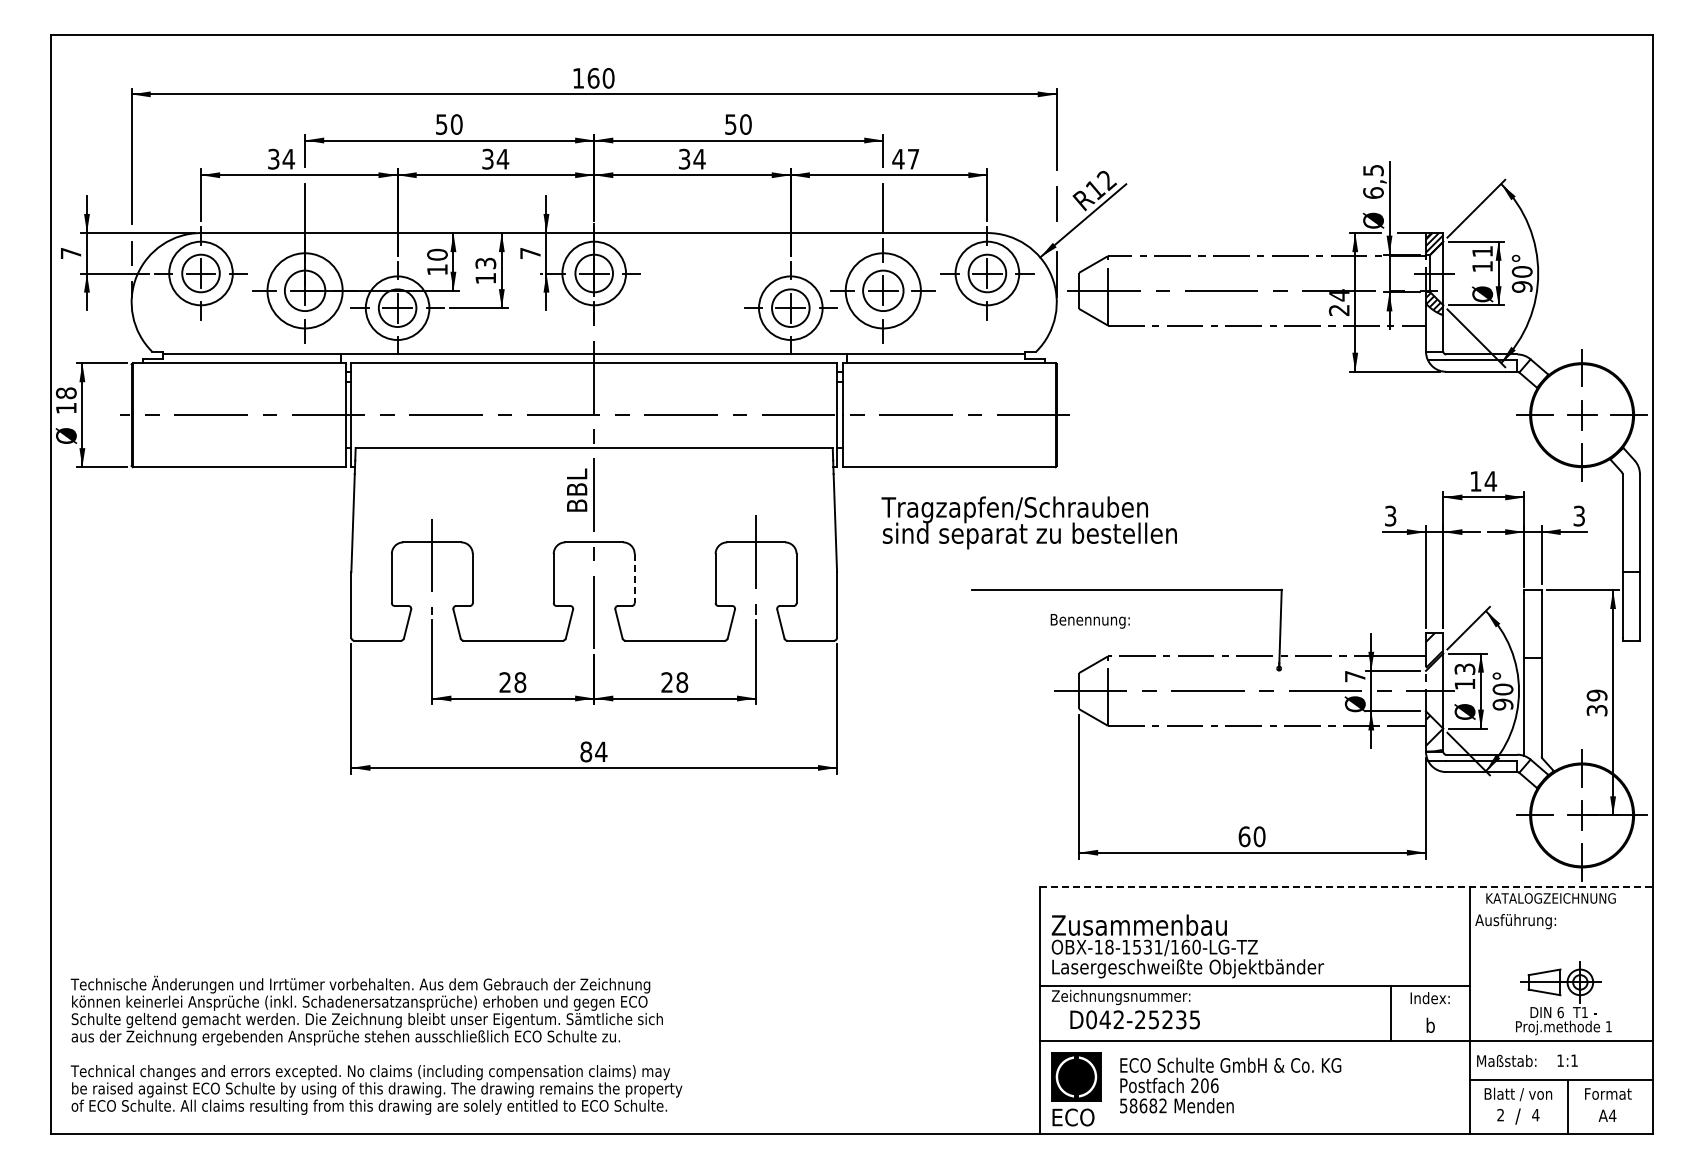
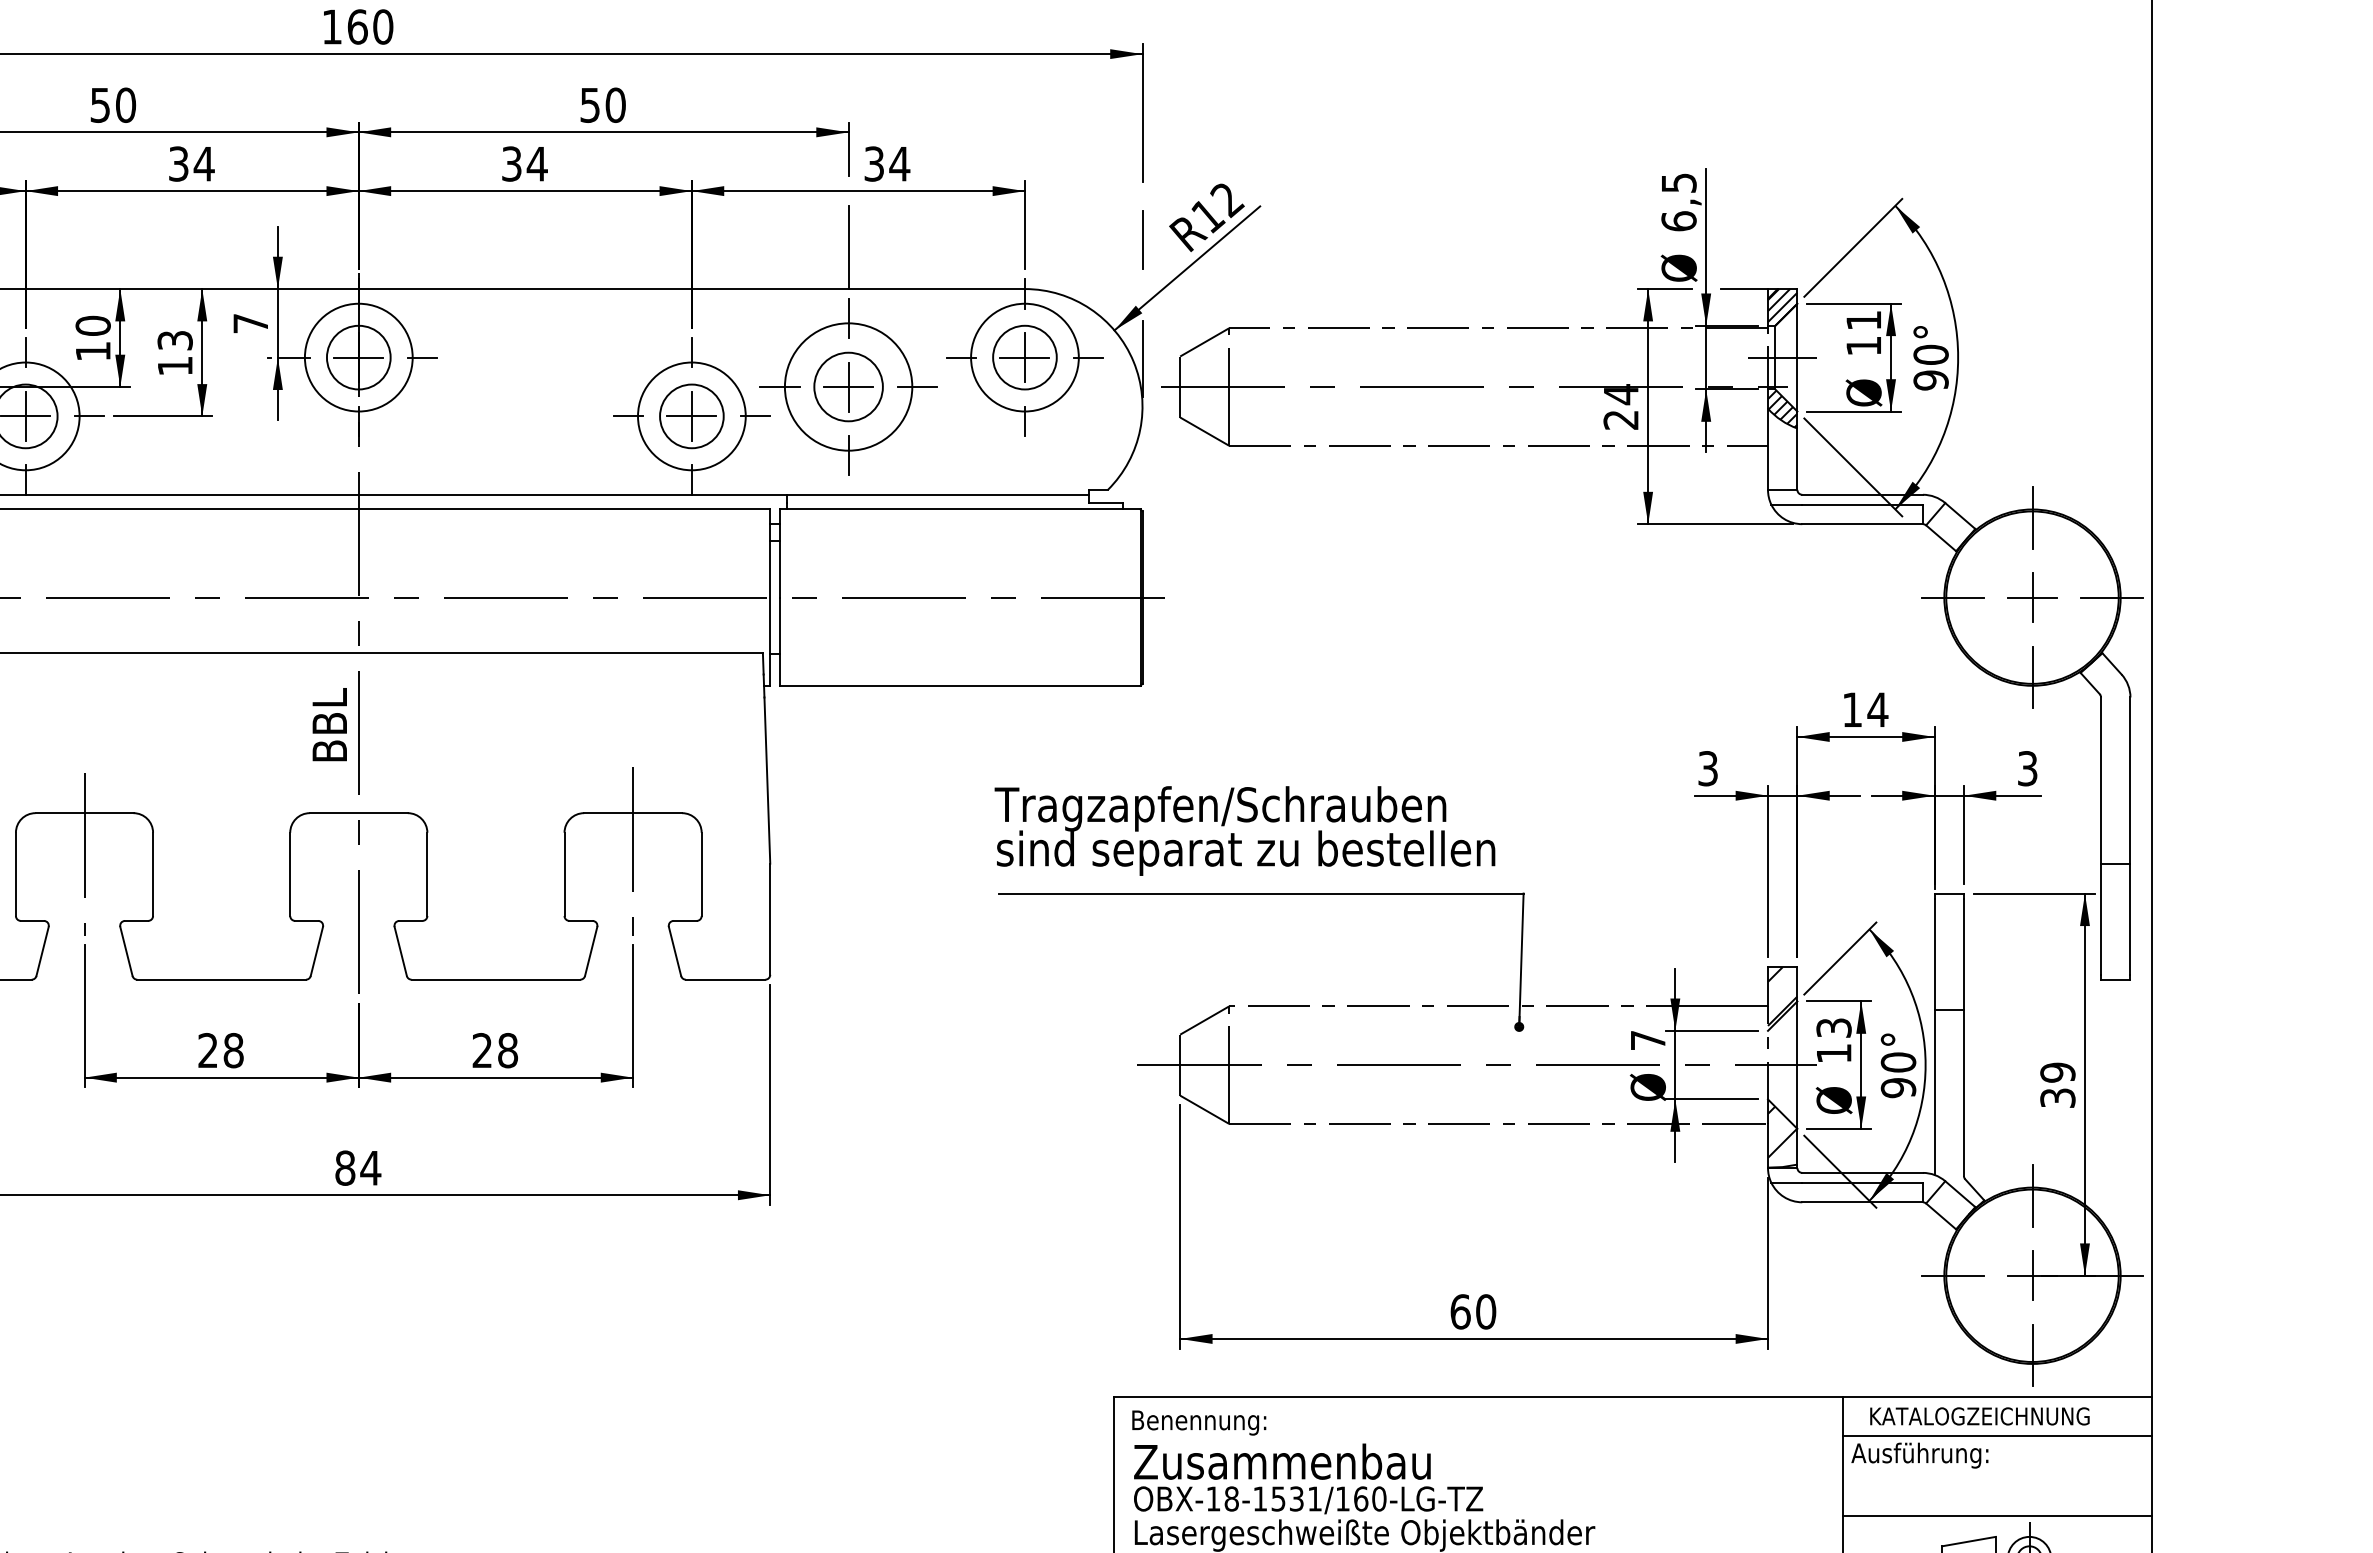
text: (905, 158) -> (886, 162), 47 -> 34
text: (1028, 522) -> (1243, 830), moved
line: (634, 578) -> (427, 874), dashed -> solid
text: (1089, 621) -> (1197, 1423), moved
line: (1347, 887) -> (1635, 1397), dashed -> solid
line: (1561, 909) -> (1997, 1435), added
line: (1561, 957) -> (1997, 1516), added

